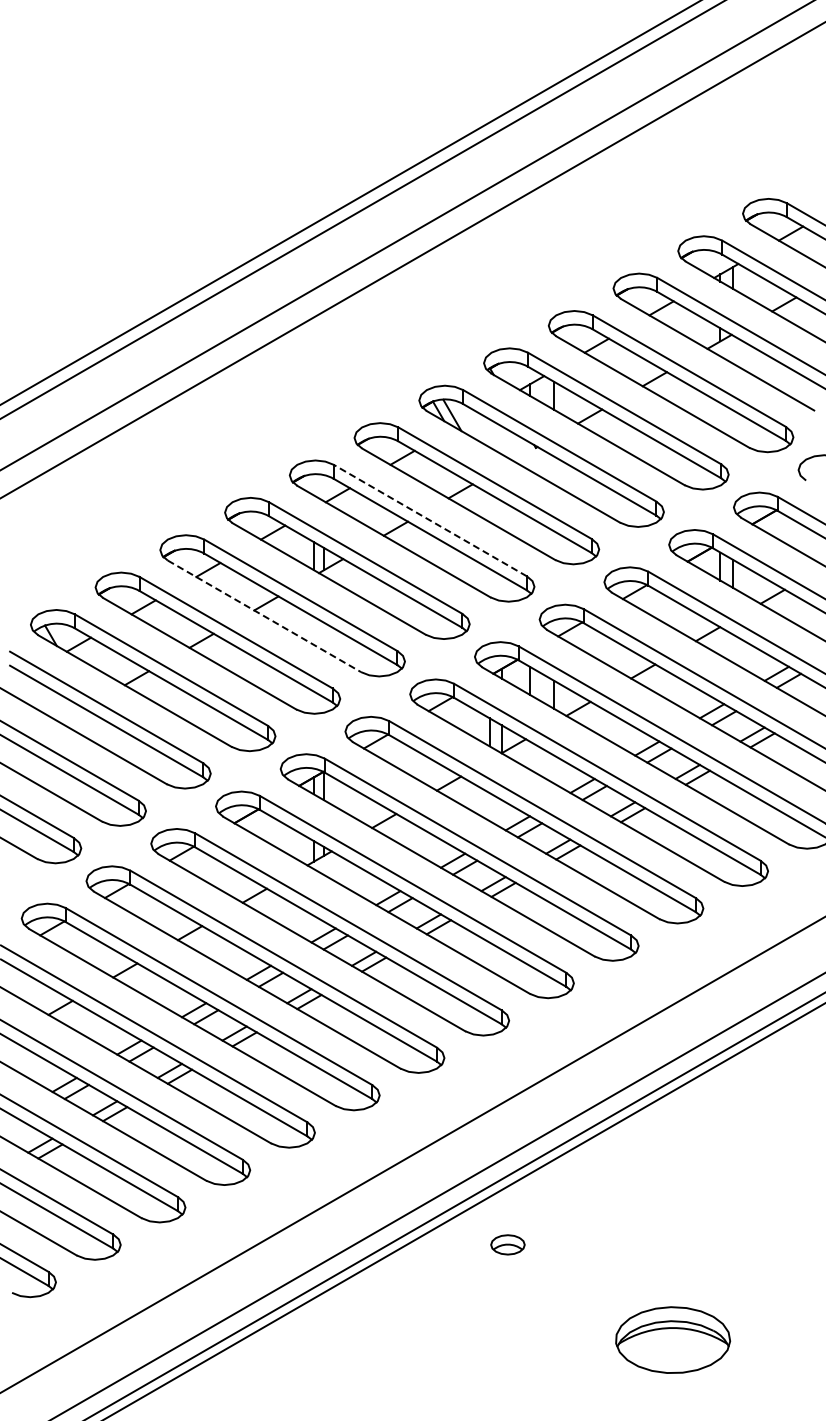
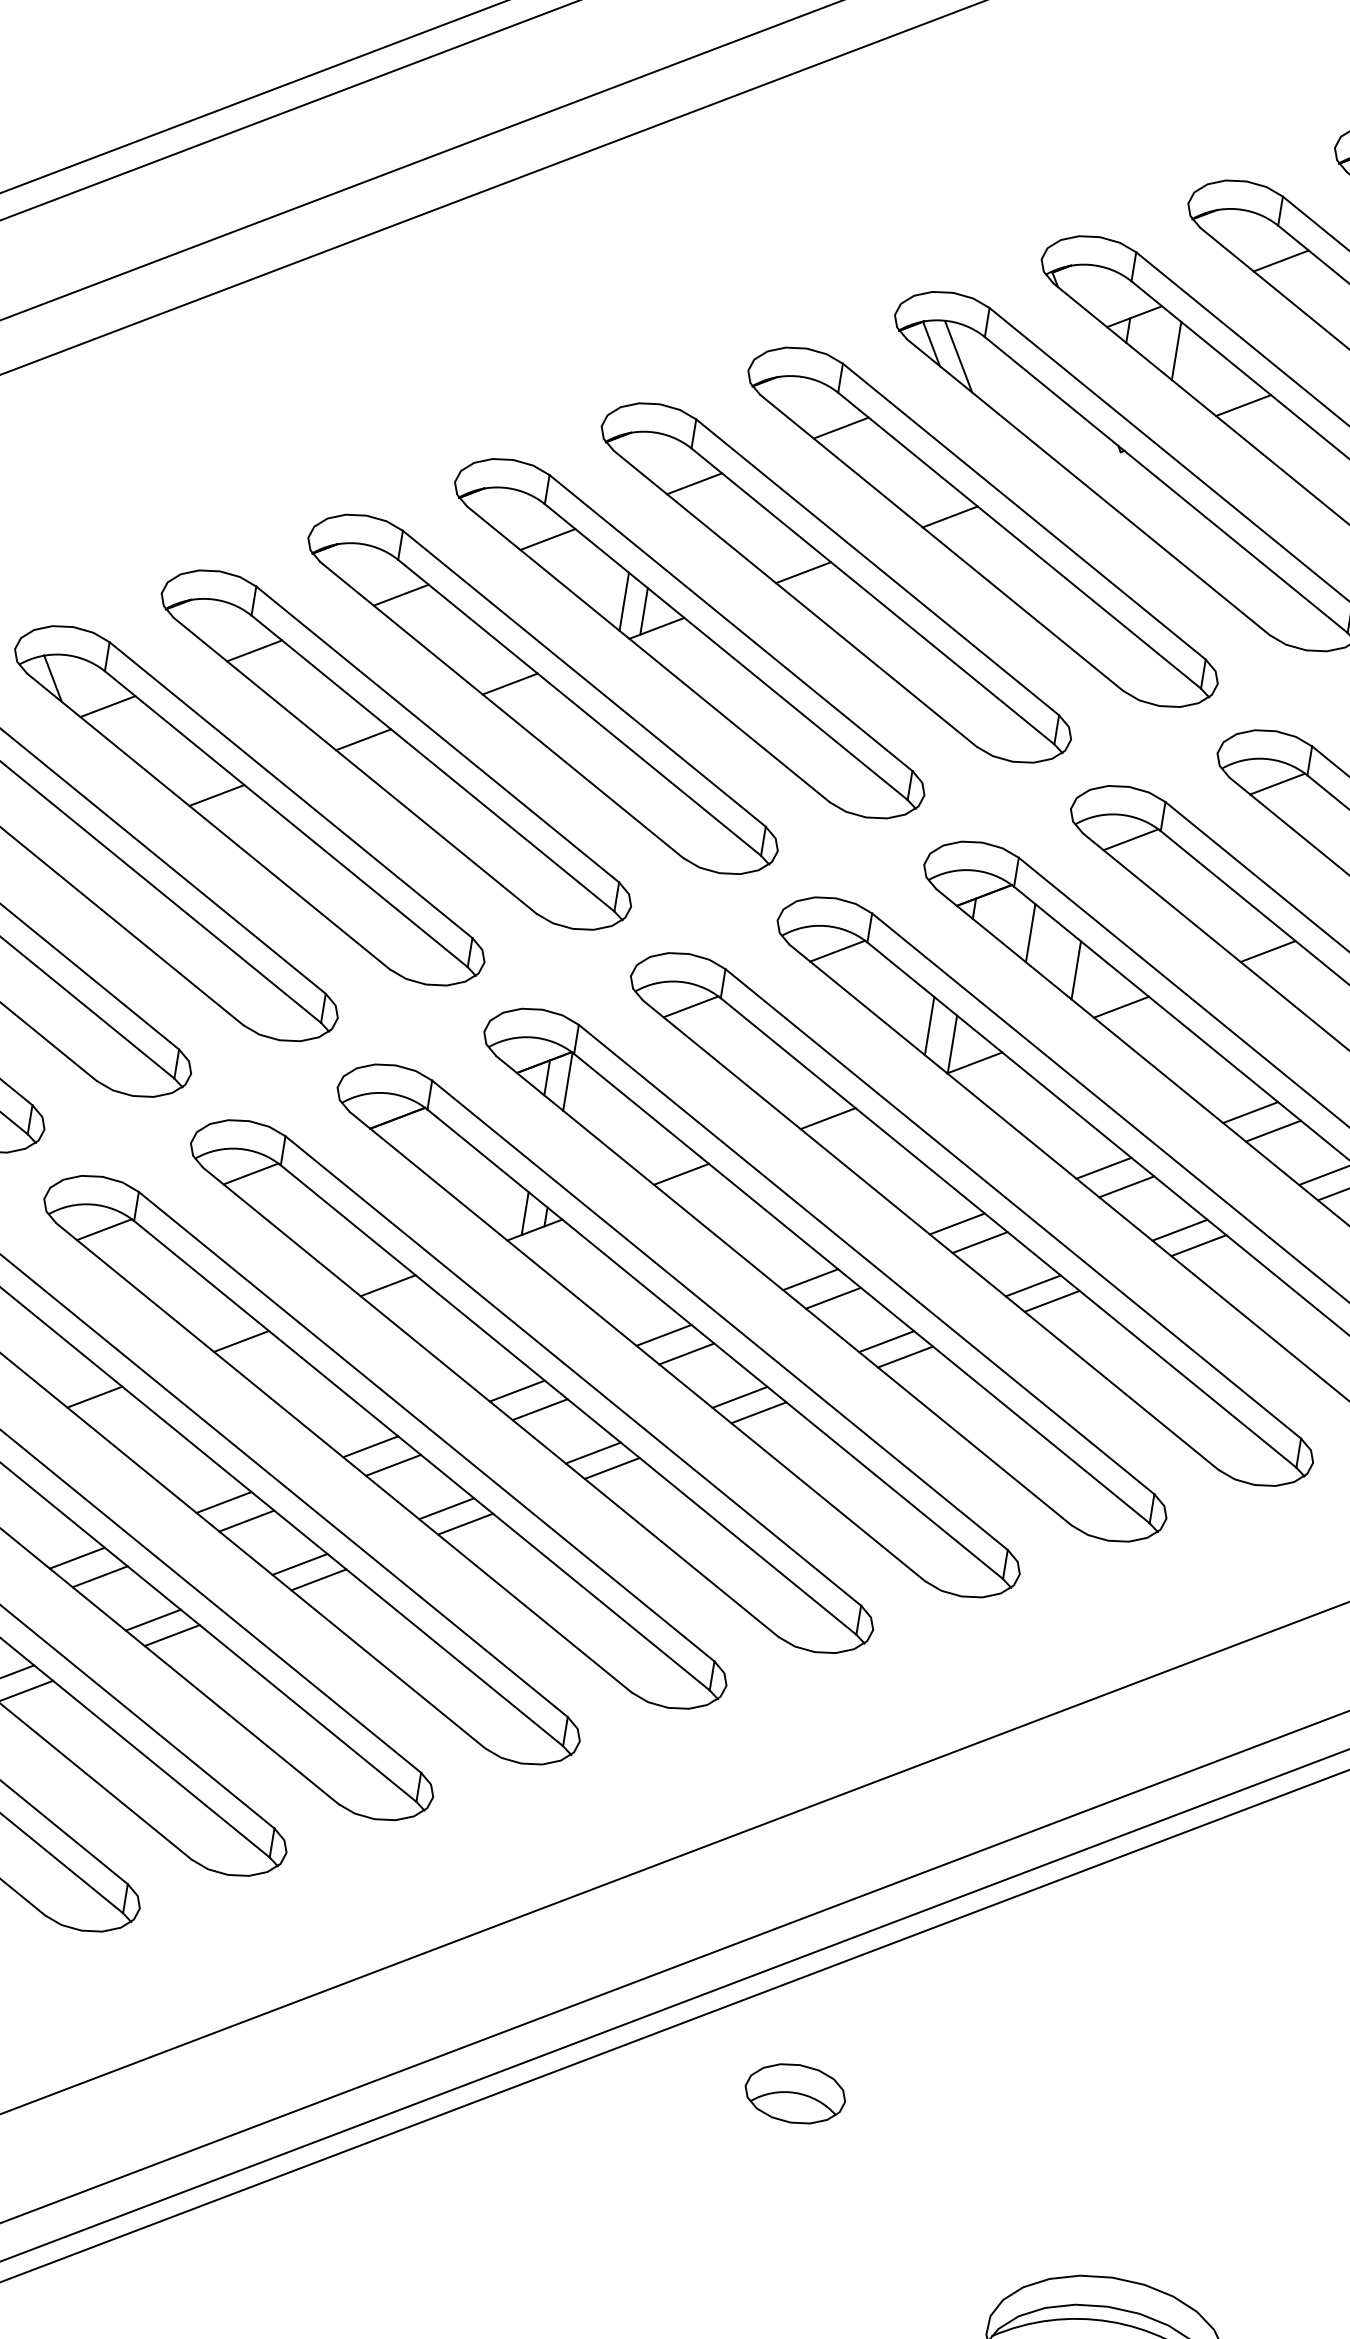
line: (430, 520) -> (877, 567), dashed -> solid
line: (264, 616) -> (501, 710), dashed -> solid
part: (507, 1244) -> (794, 2092), size x1.43

